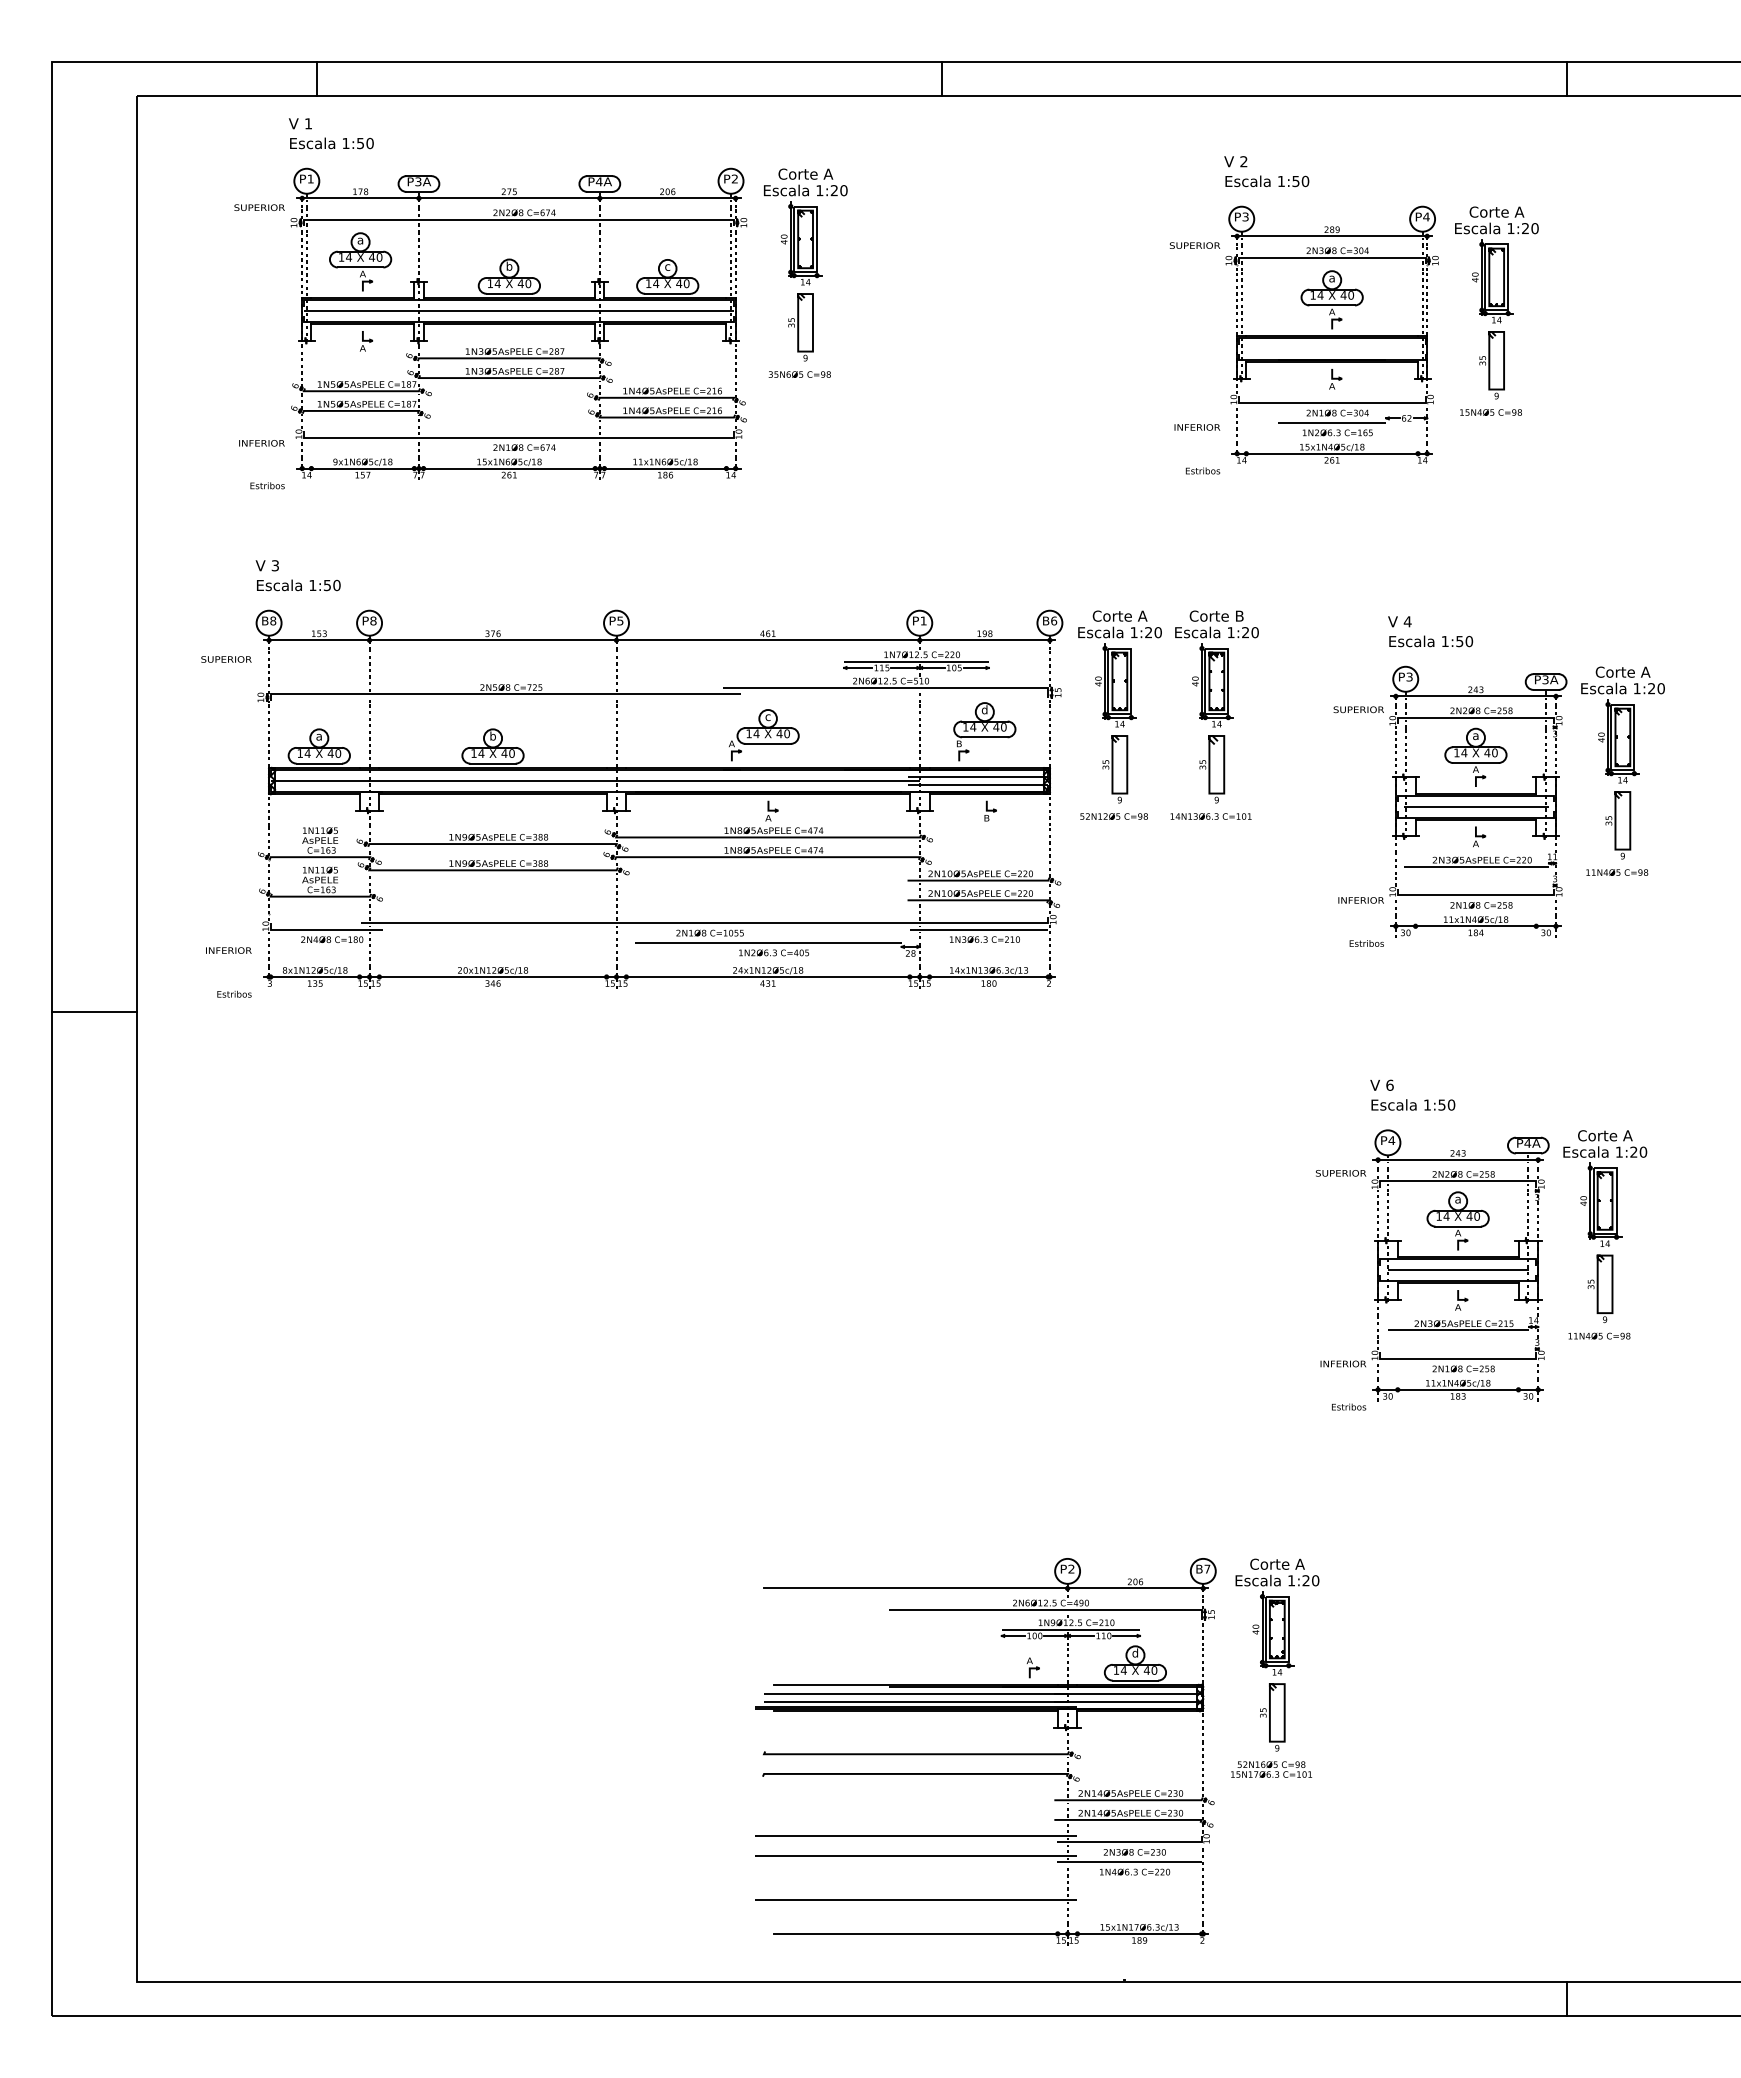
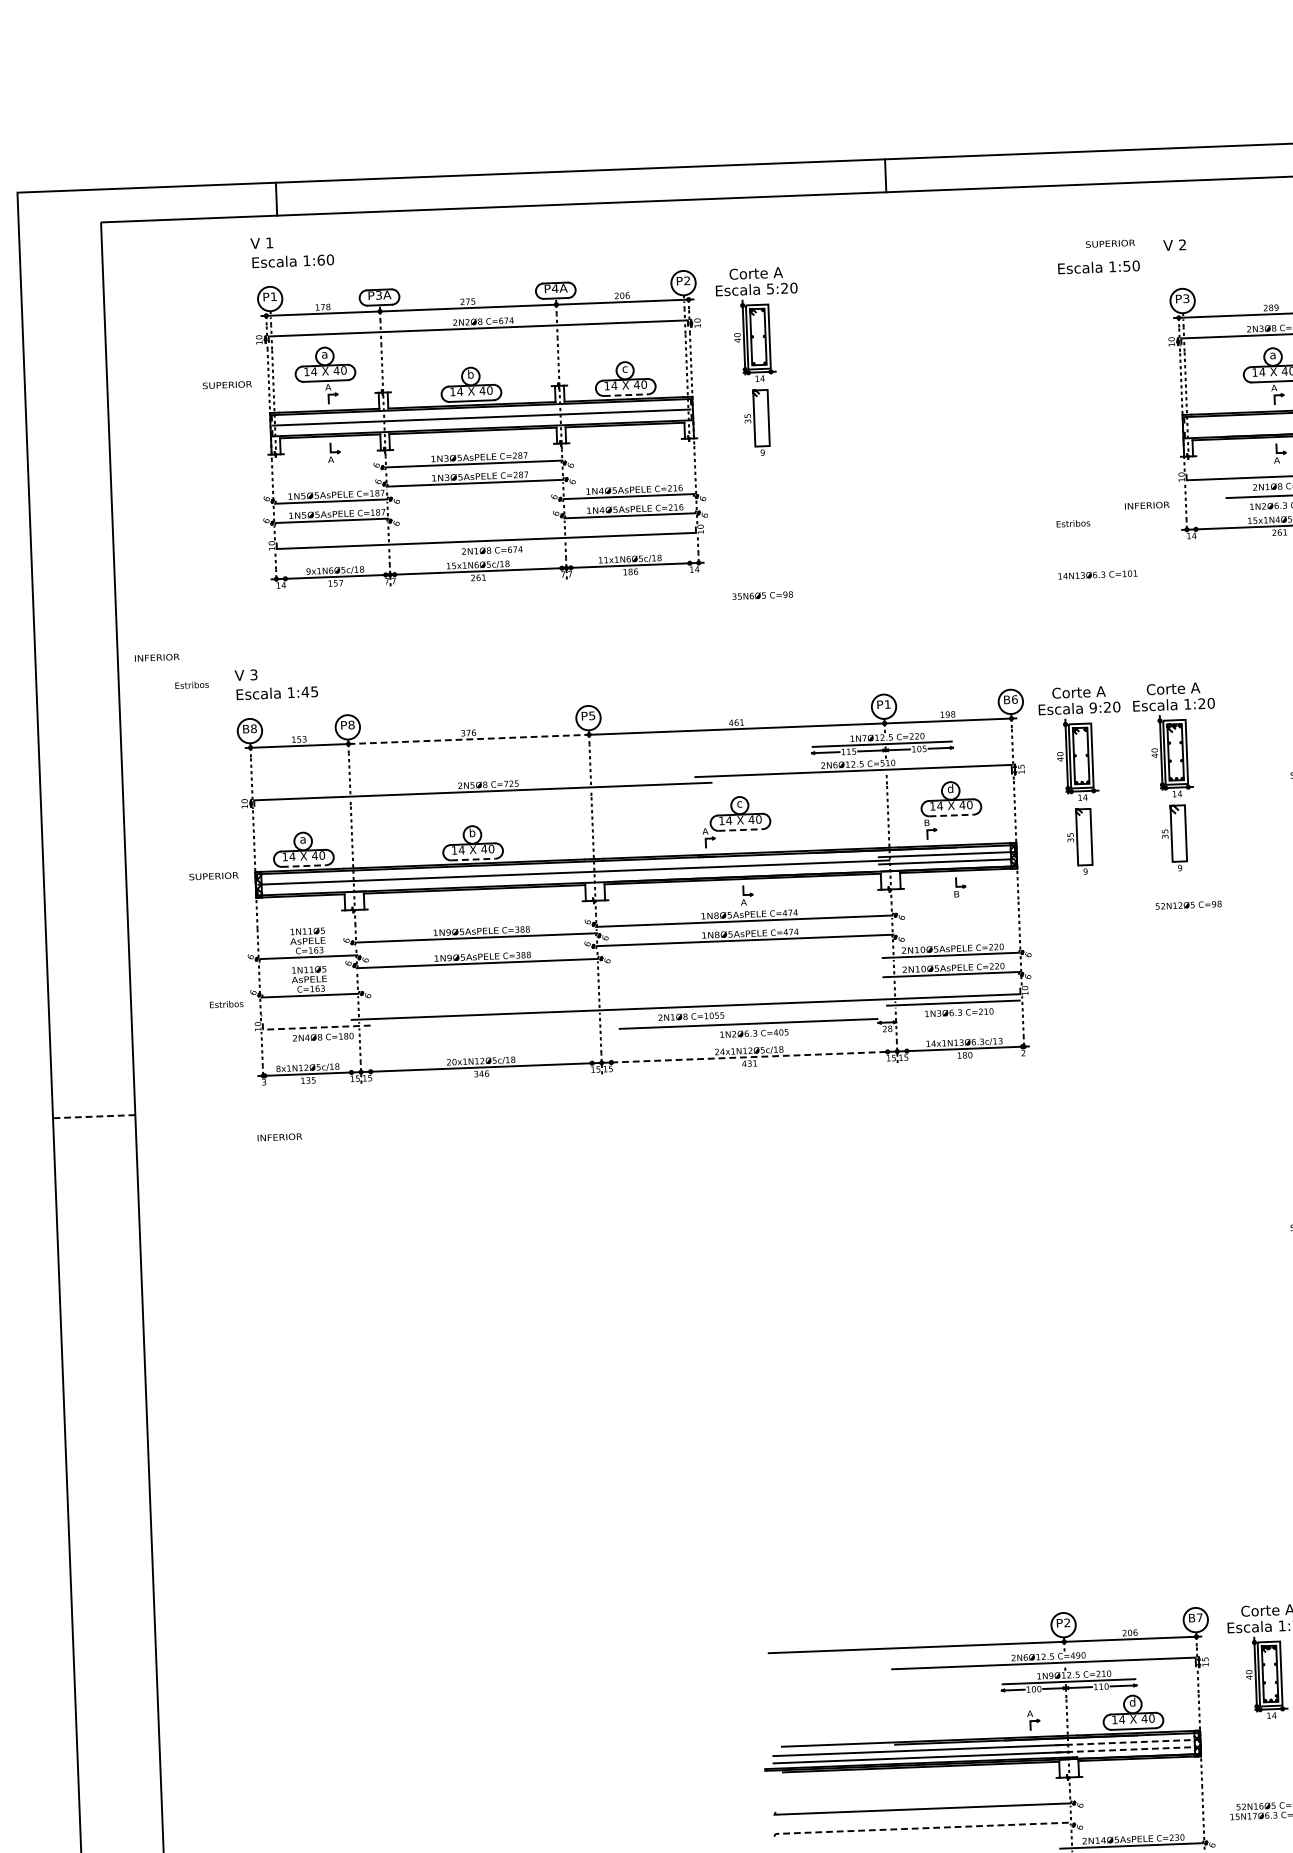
text: (360, 143) -> (321, 260), 1:50 -> 1:60
text: (1267, 181) -> (1099, 267), moved
text: (819, 190) -> (770, 288), 1:20 -> 5:20
text: (259, 207) -> (227, 384), moved
text: (1194, 245) -> (1109, 243), moved
line: (667, 293) -> (625, 394), solid -> dashed
text: (799, 374) -> (762, 595), moved
text: (261, 443) -> (156, 657), moved
text: (1202, 470) -> (1072, 523), moved
text: (267, 485) -> (191, 684), moved
text: (331, 585) -> (309, 692), 1:50 -> 1:45
text: (1239, 615) -> (1195, 687), Corte B -> Corte A
text: (1133, 632) -> (1092, 707), 1:20 -> 9:20
line: (493, 640) -> (469, 739), solid -> dashed
text: (226, 659) -> (213, 876), moved
line: (984, 737) -> (951, 815), solid -> dashed
line: (768, 743) -> (741, 829), solid -> dashed
line: (319, 763) -> (304, 865), solid -> dashed
line: (493, 763) -> (473, 859), solid -> dashed
text: (1113, 816) -> (1188, 905), moved
text: (1210, 816) -> (1097, 574), moved
line: (322, 929) -> (313, 1027), solid -> dashed
text: (228, 950) -> (279, 1137), moved
line: (768, 977) -> (749, 1057), solid -> dashed
text: (234, 993) -> (226, 1003), moved
line: (93, 1012) -> (93, 1117), solid -> dashed
line: (1128, 1694) -> (1127, 1742), solid -> dashed
line: (1128, 1701) -> (1127, 1749), solid -> dashed
part: (1272, 1717) -> (1268, 1759), removed
line: (915, 1773) -> (922, 1827), solid -> dashed

